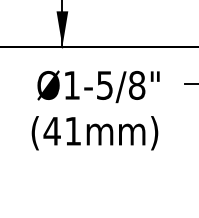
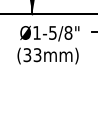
text: (62, 132) -> (32, 55), (41mm) -> (33mm)

